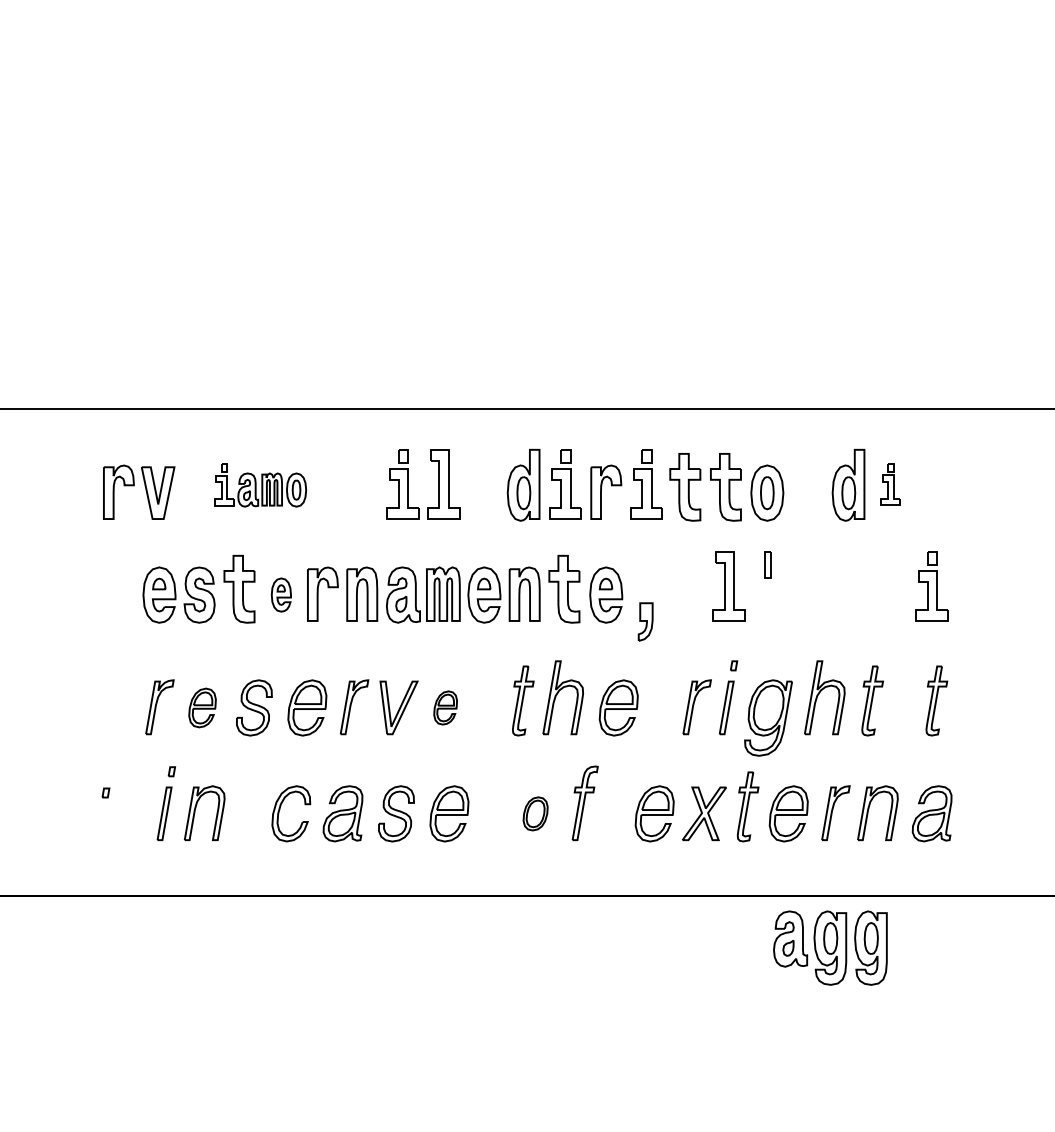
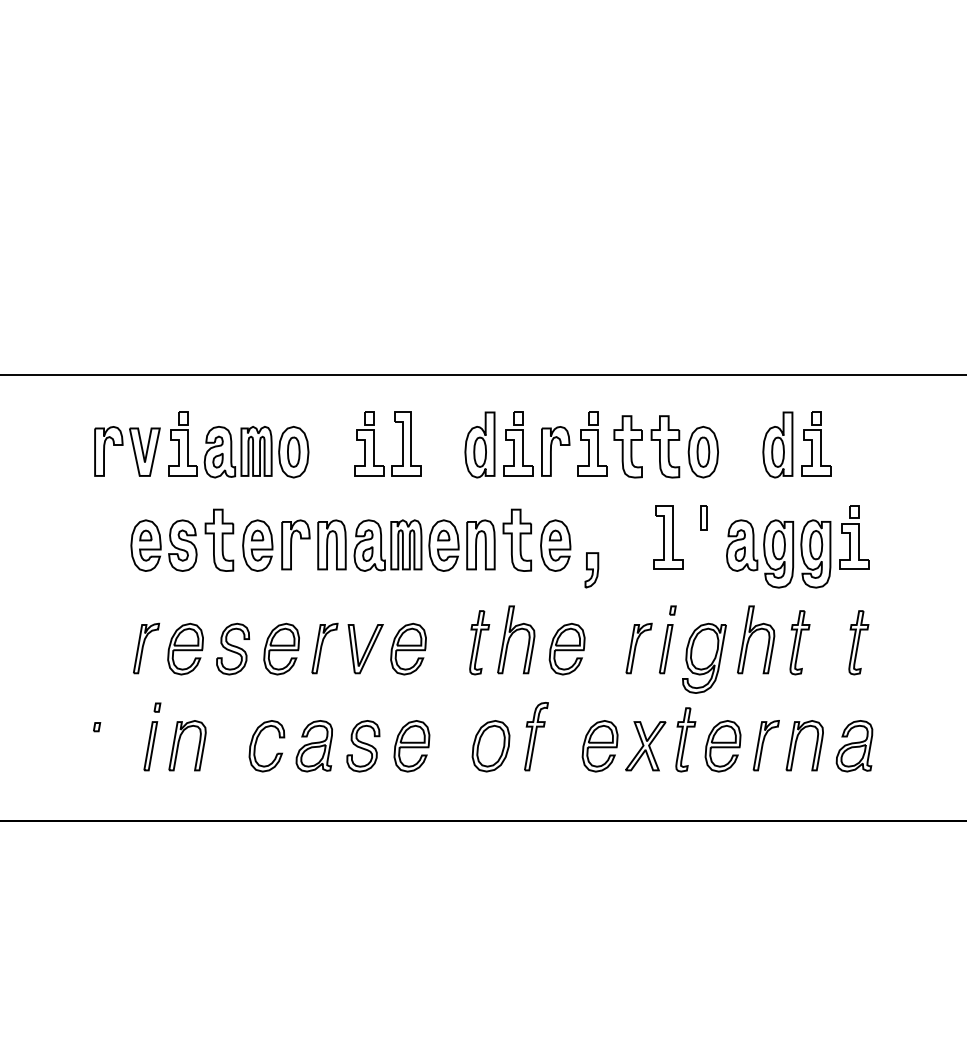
part: (890, 484) -> (816, 444), size x1.67
part: (260, 485) -> (238, 445), size x1.67
part: (281, 594) -> (257, 545), size x1.67
part: (202, 707) -> (185, 648), size x1.43
part: (445, 707) -> (408, 648), size x1.67
part: (535, 813) -> (490, 745), size x1.67
part: (830, 947) -> (778, 553), moved

